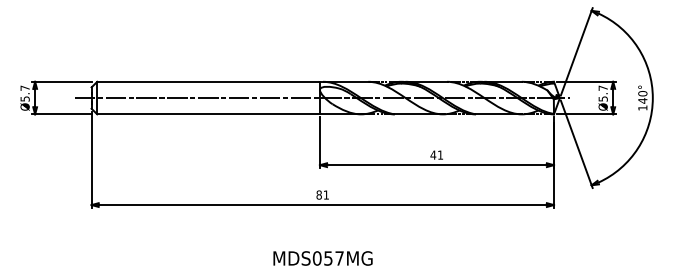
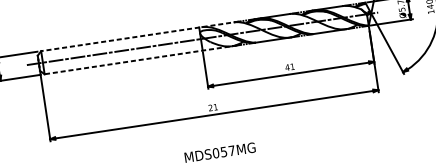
line: (235, 81) -> (139, 36), solid -> dashed
line: (233, 114) -> (141, 59), solid -> dashed
text: (318, 194) -> (210, 107), 81 -> 21

